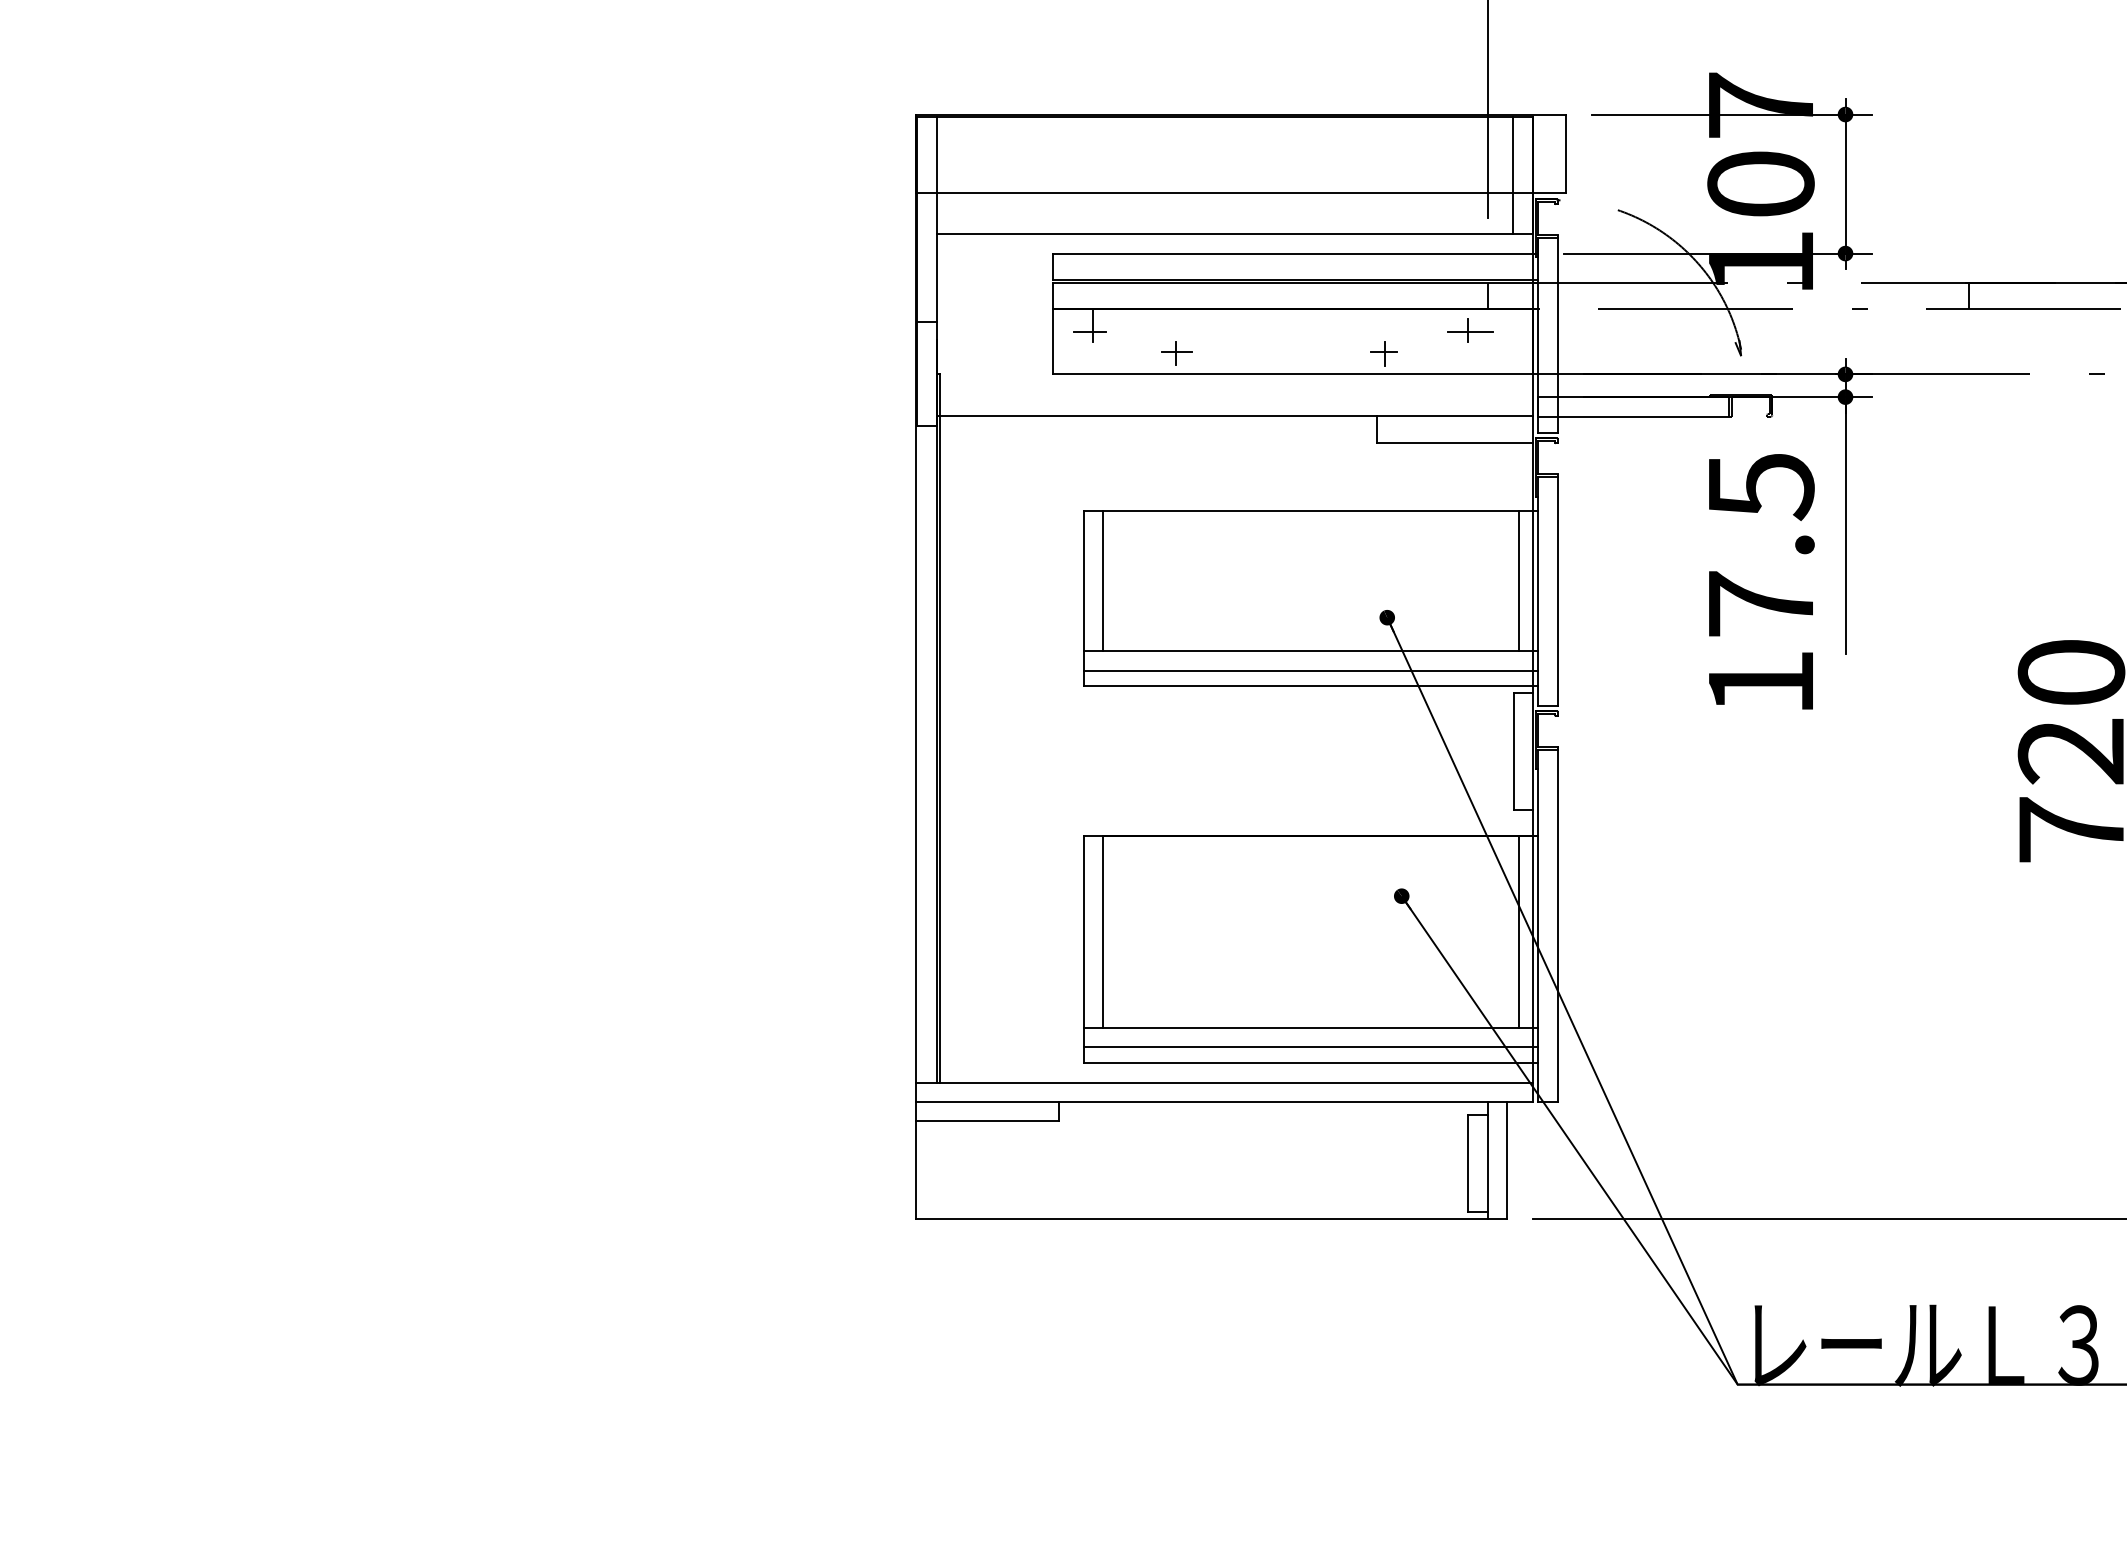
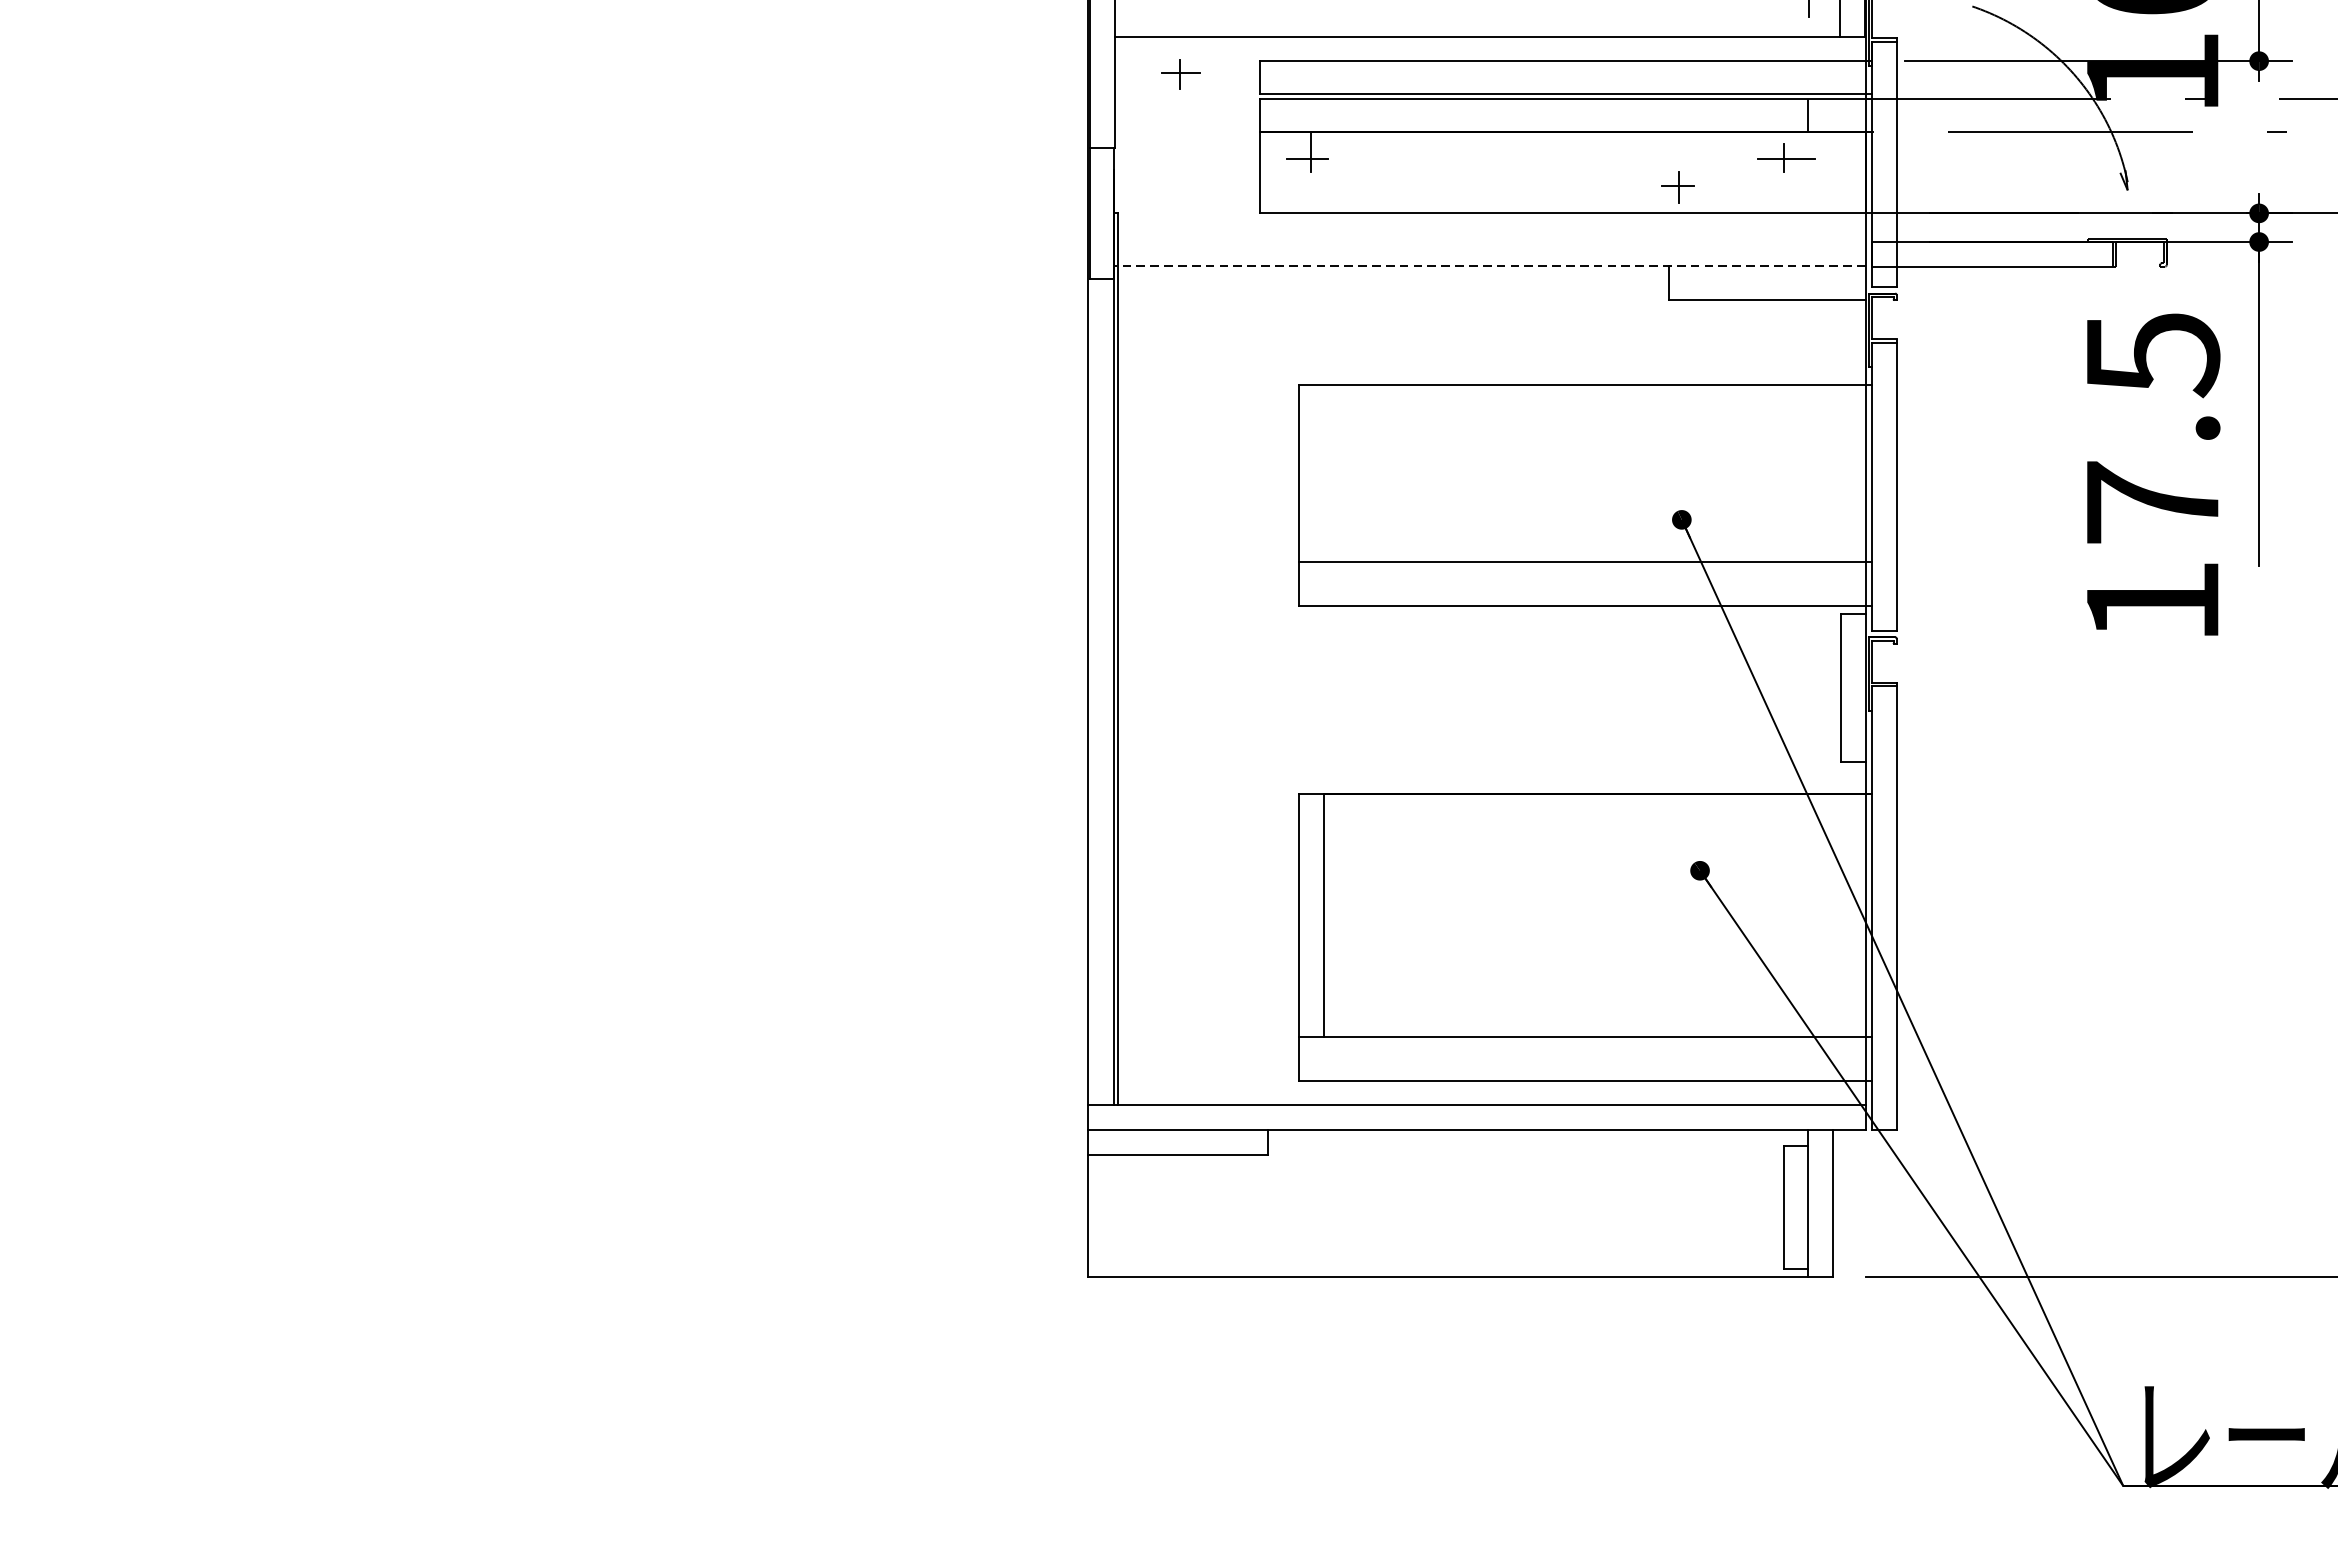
part: (1176, 353) -> (1180, 74), moved
line: (1234, 416) -> (1489, 266), solid -> dashed
line: (1103, 580) -> (1324, 473), removed
line: (1518, 580) -> (1847, 473), removed
line: (1310, 670) -> (1585, 586), removed
line: (1518, 931) -> (1847, 915), removed
line: (1310, 1047) -> (1585, 1061), removed

